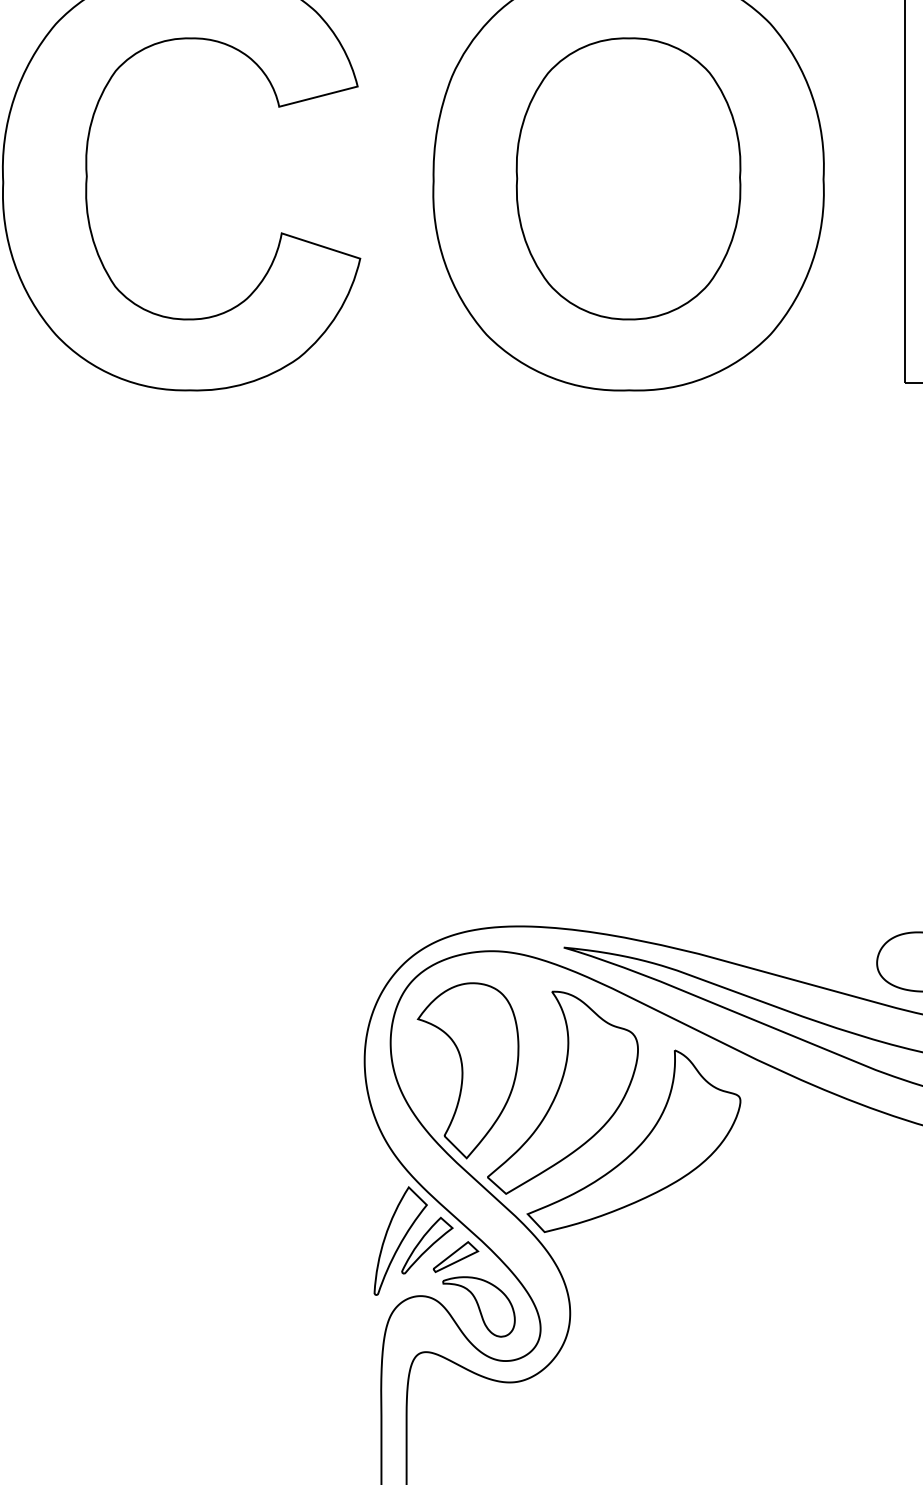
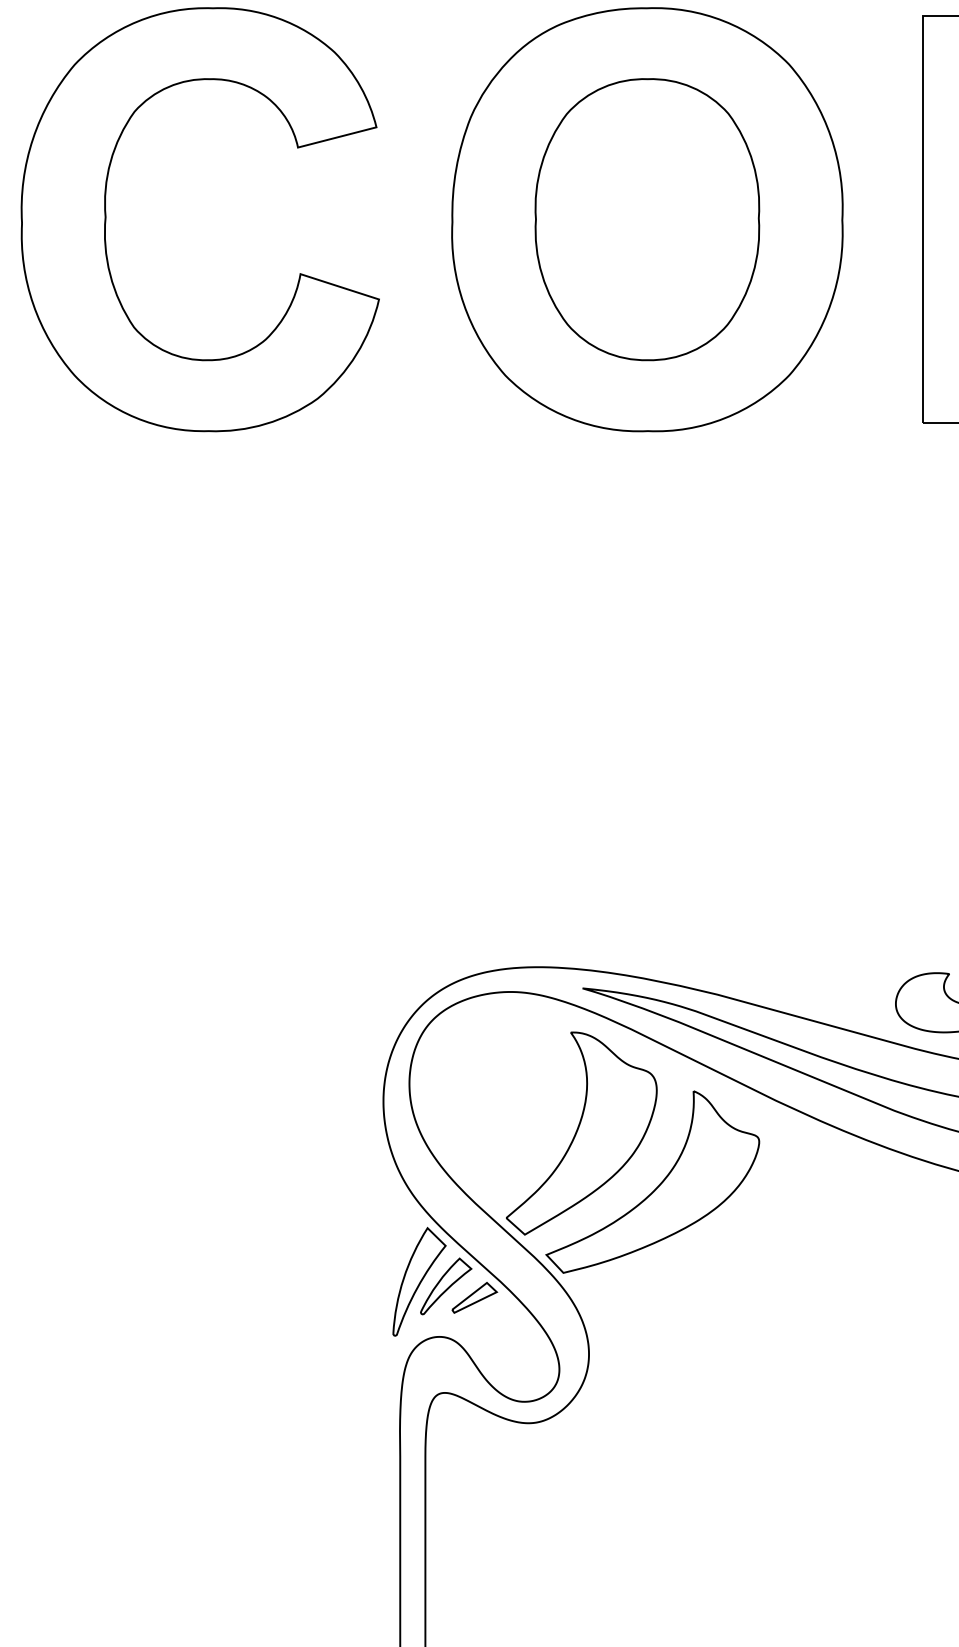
part: (467, 1070) -> (486, 1111), removed
part: (478, 1306) -> (497, 1347), removed

